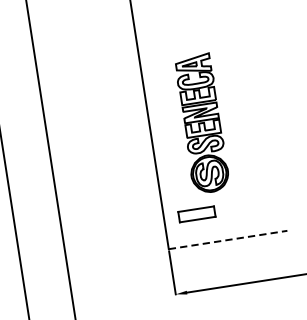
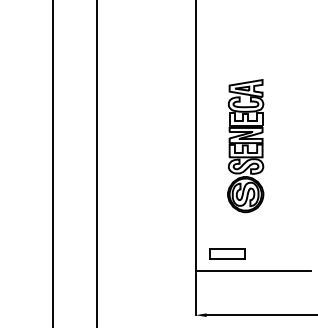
part: (201, 124) -> (245, 146), moved
part: (196, 213) -> (227, 253), moved
line: (228, 240) -> (253, 271), dashed -> solid

